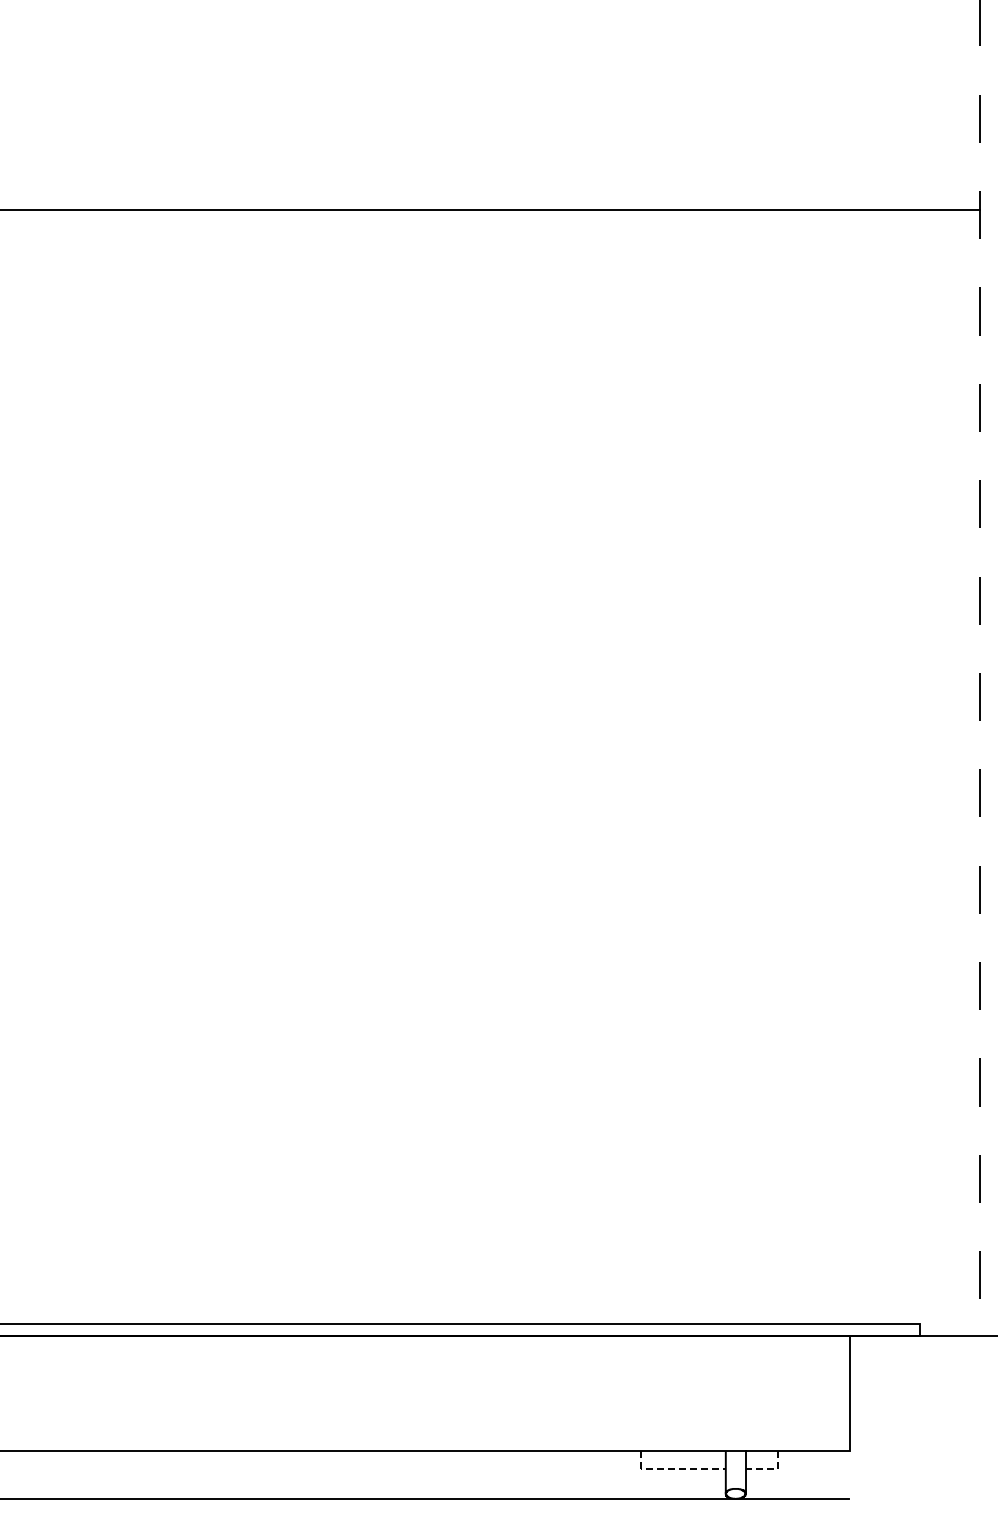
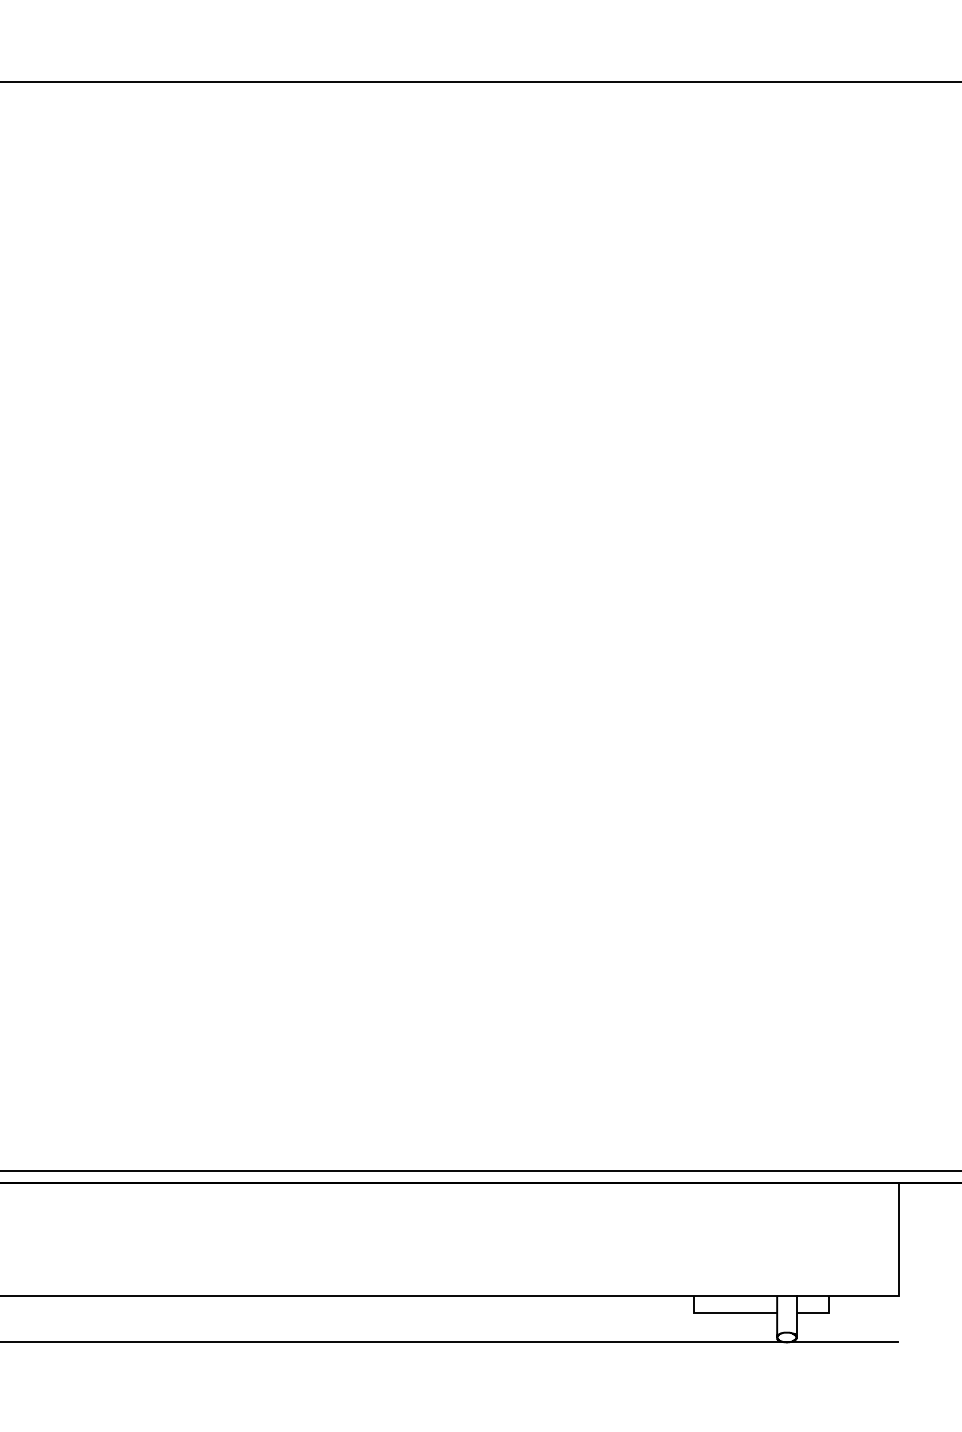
line: (674, 1468) -> (726, 1312), dashed -> solid
line: (771, 1468) -> (821, 1312), dashed -> solid

